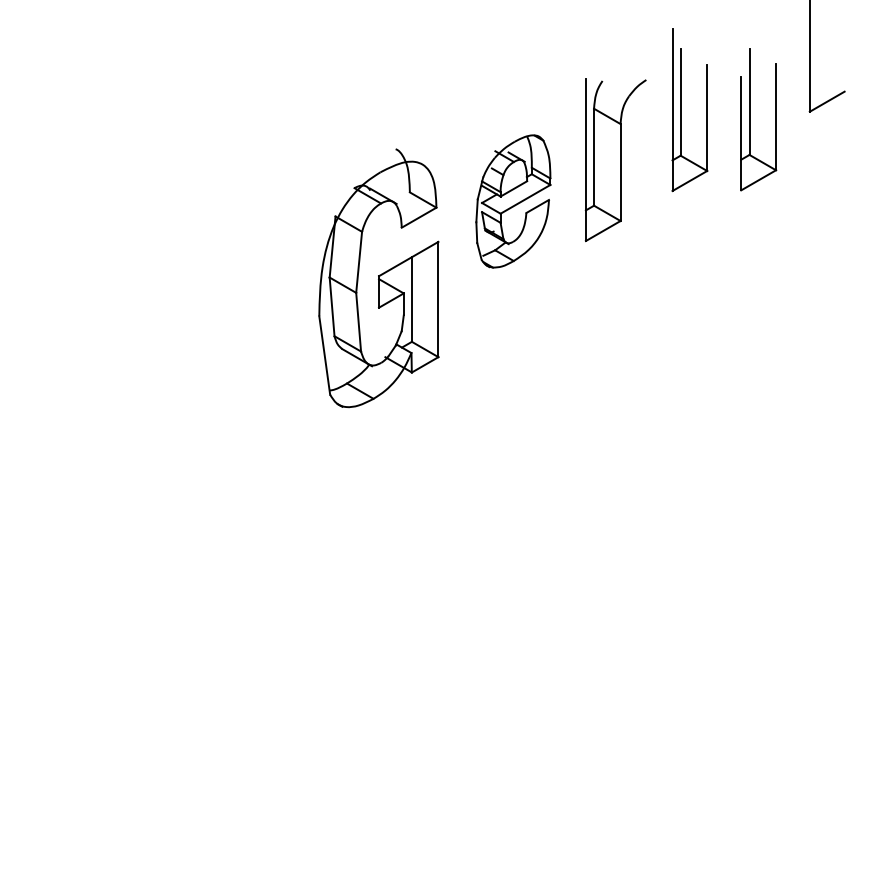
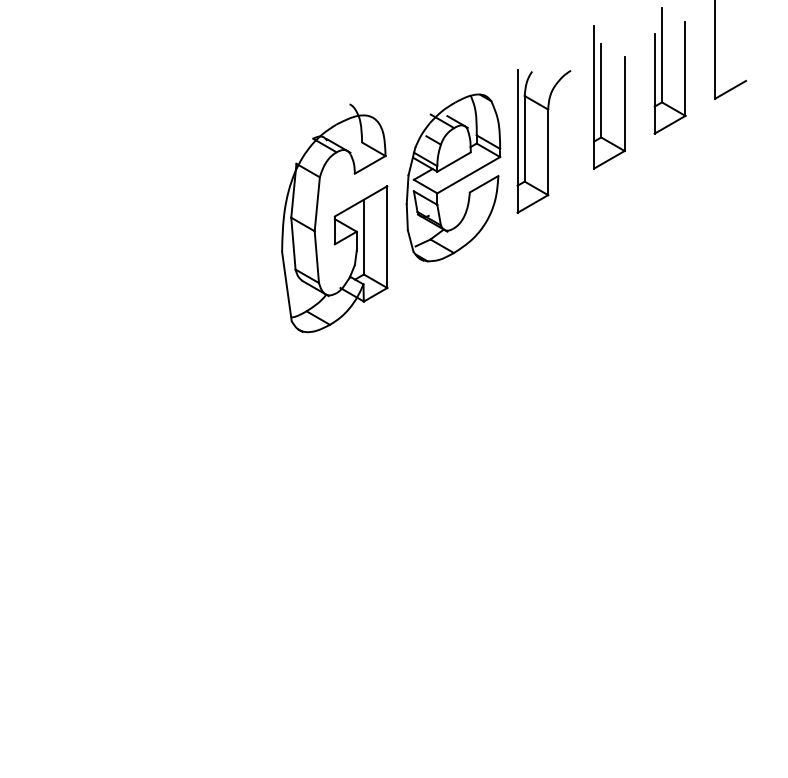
part: (750, 119) -> (662, 71), moved
part: (513, 201) -> (453, 177), size x1.43
part: (378, 278) -> (334, 218), moved

